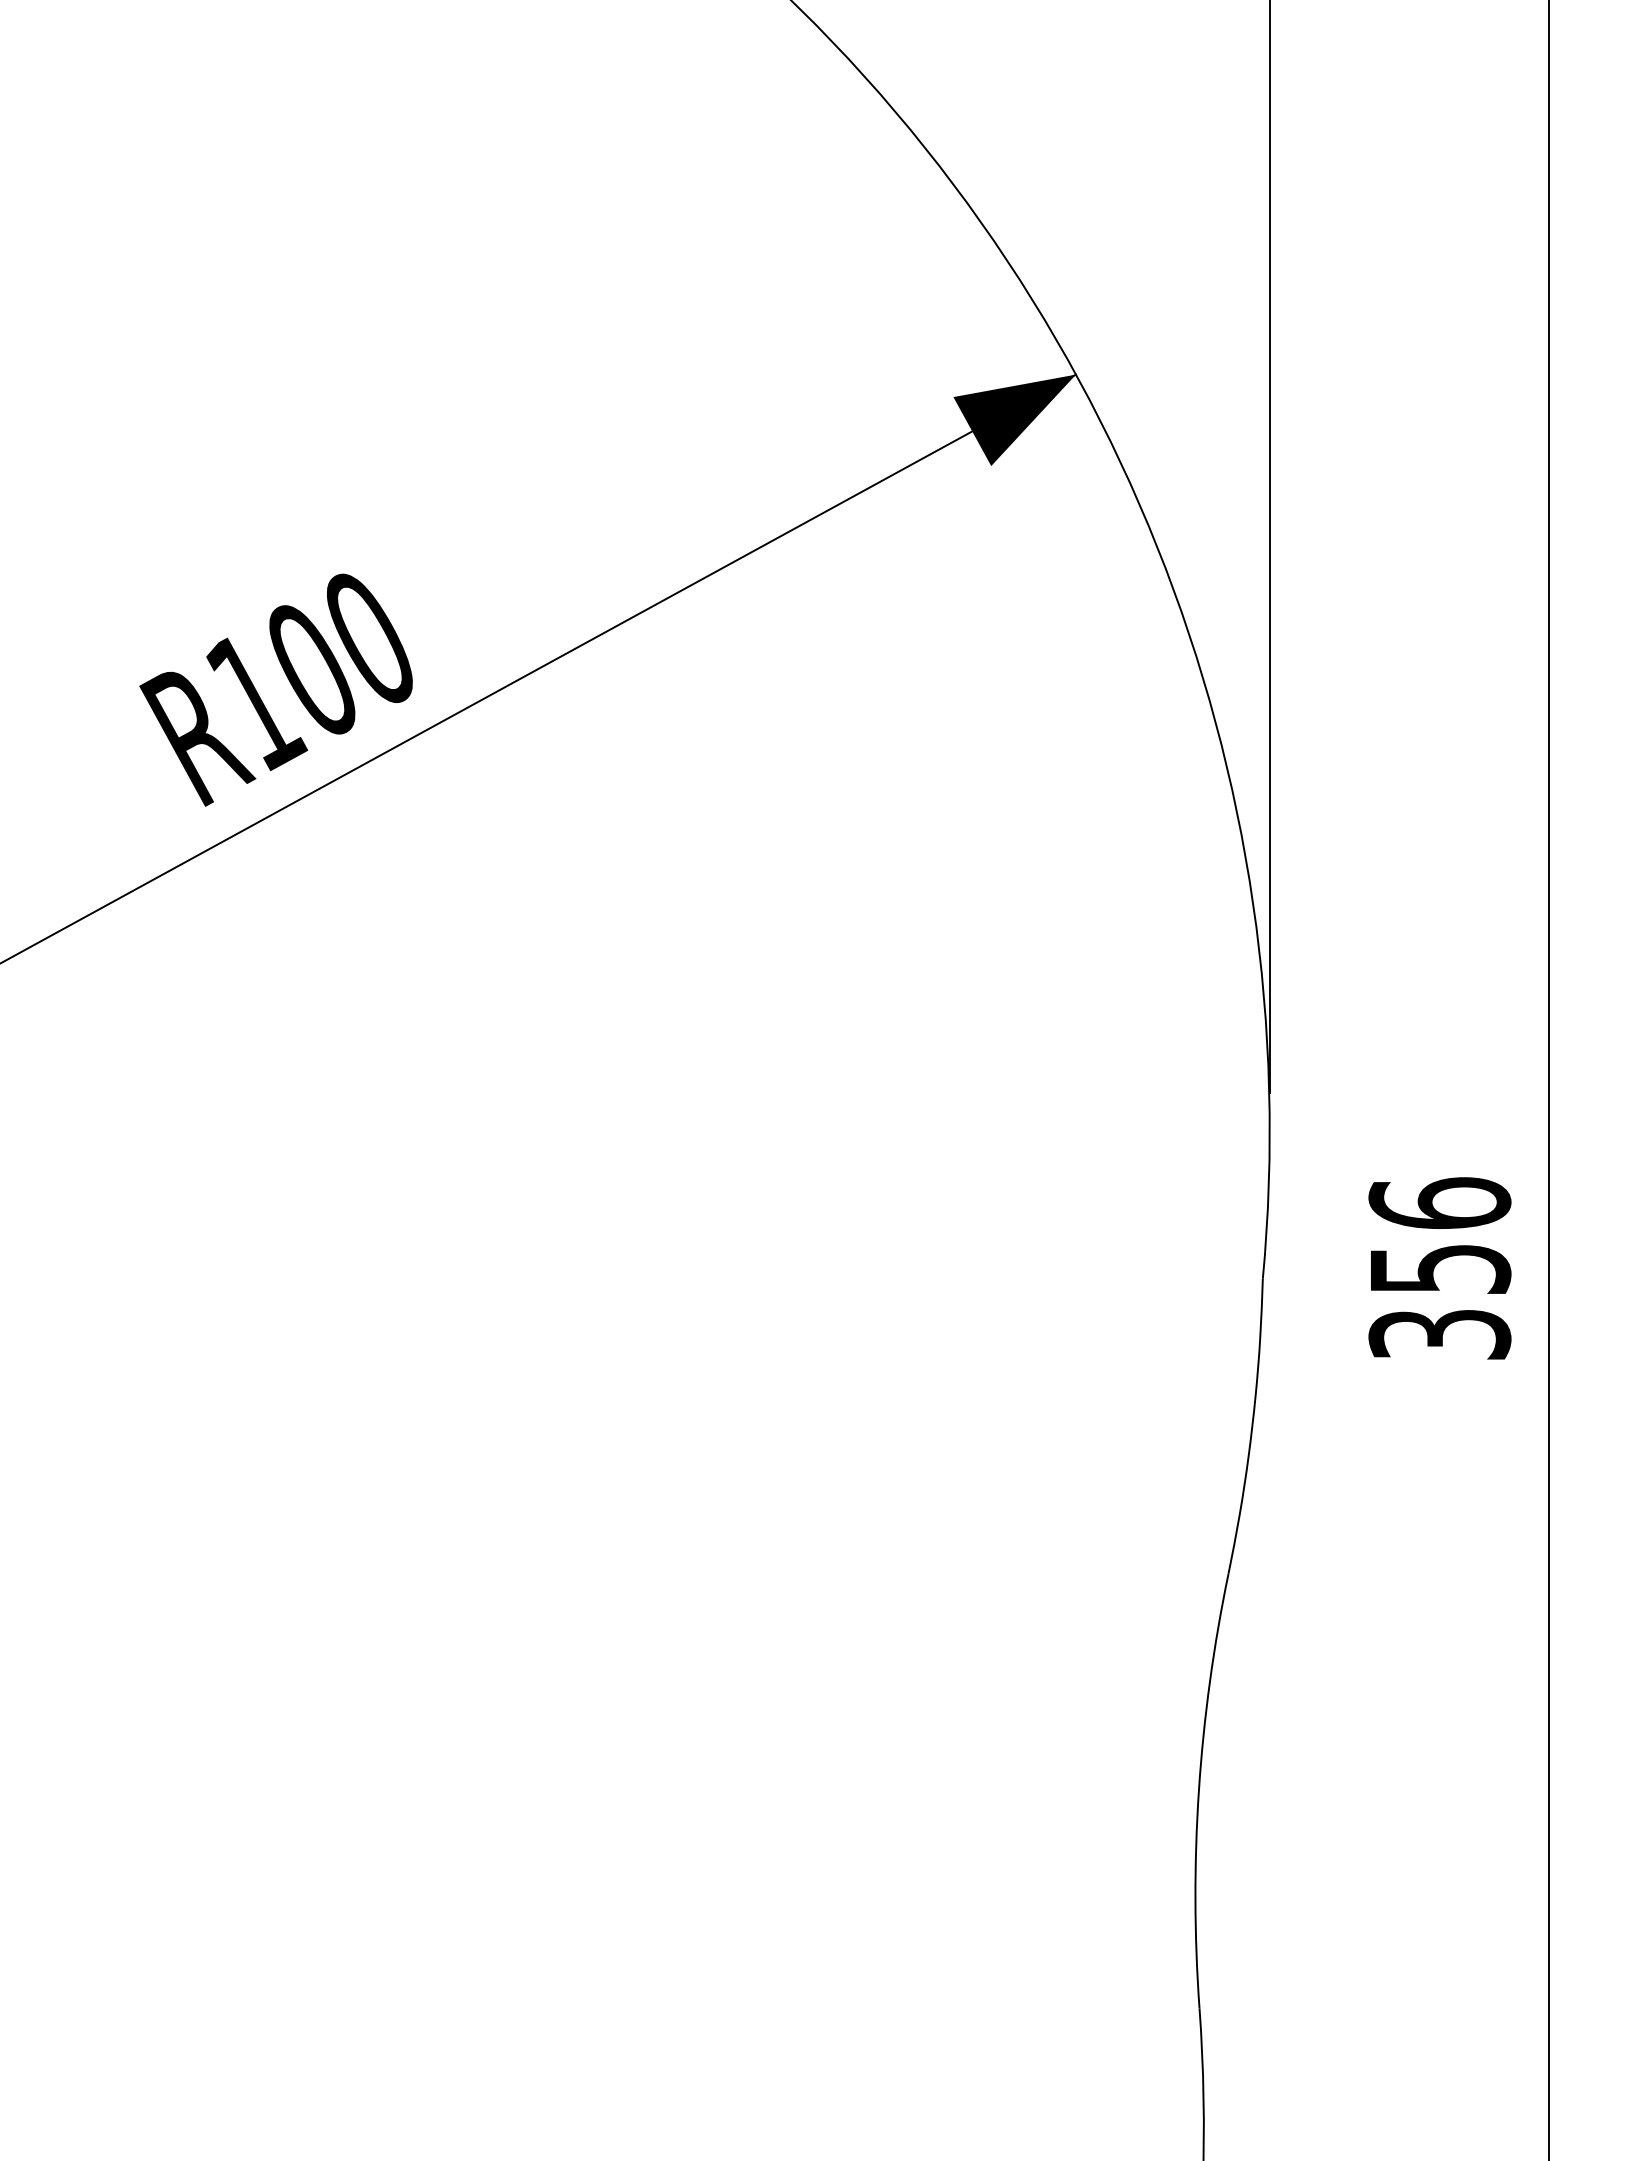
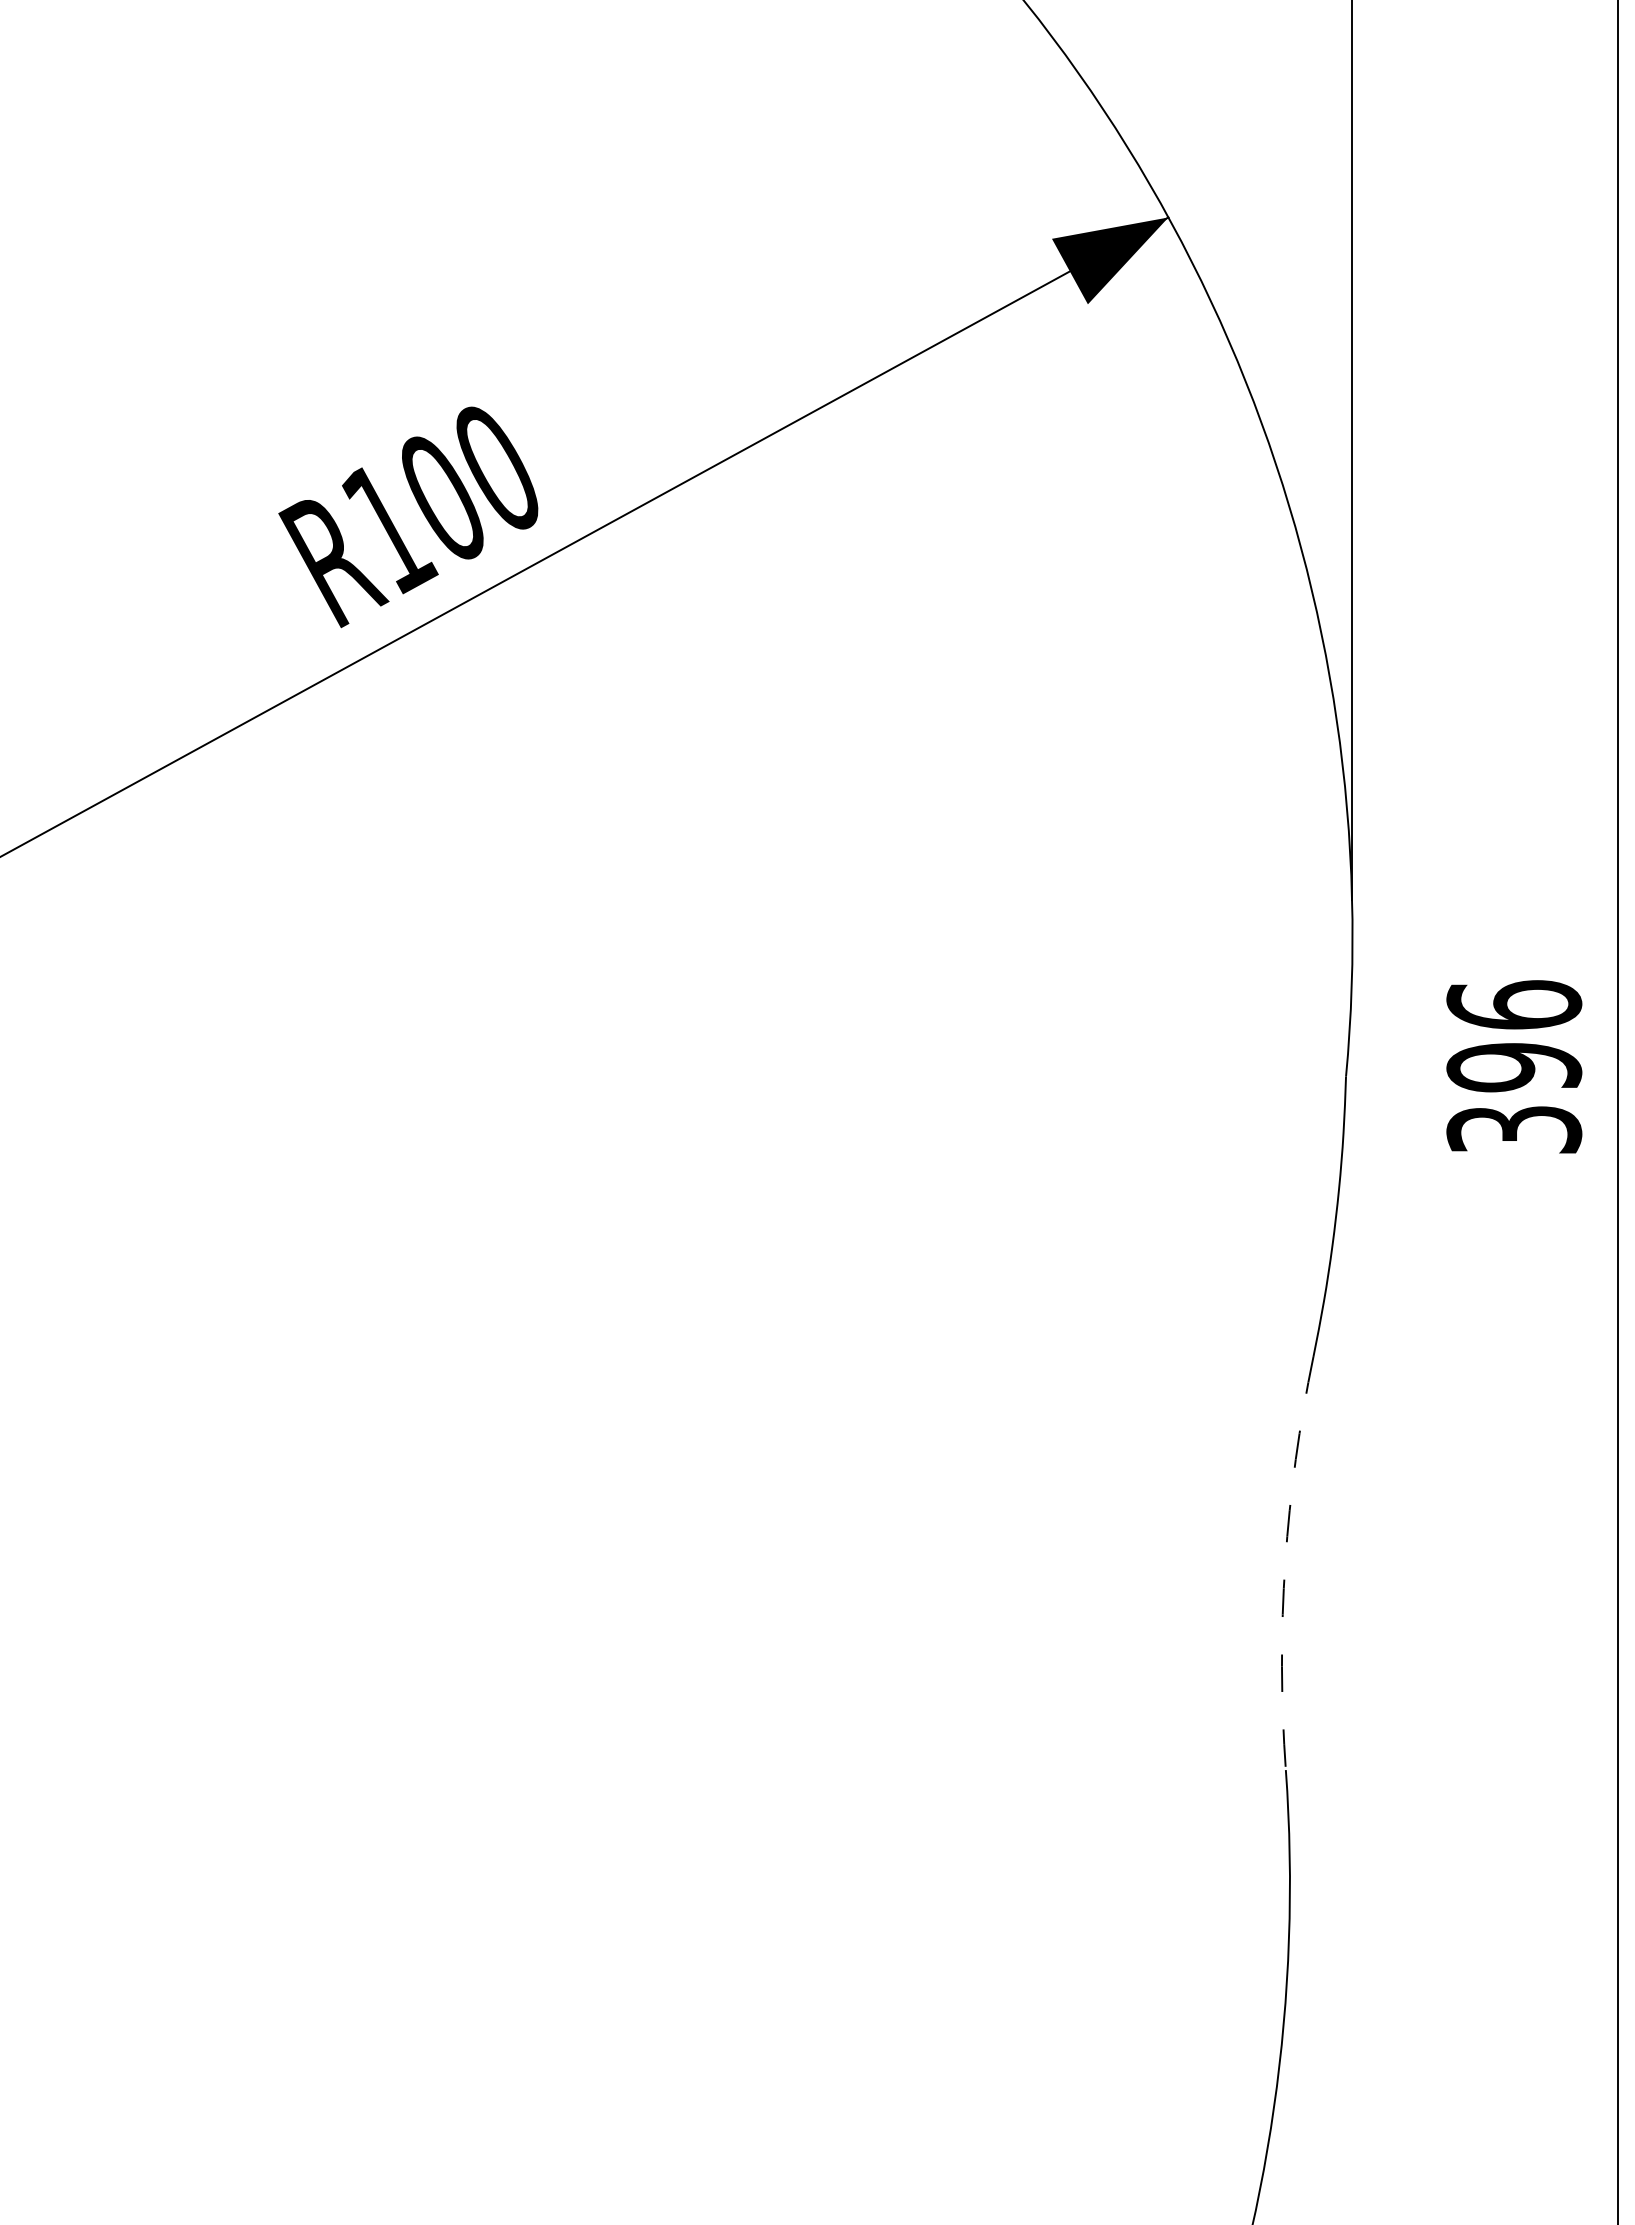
text: (1440, 1269) -> (1514, 1067), 356 -> 396
arc: (1199, 1790) -> (1285, 1562), solid -> dashed

